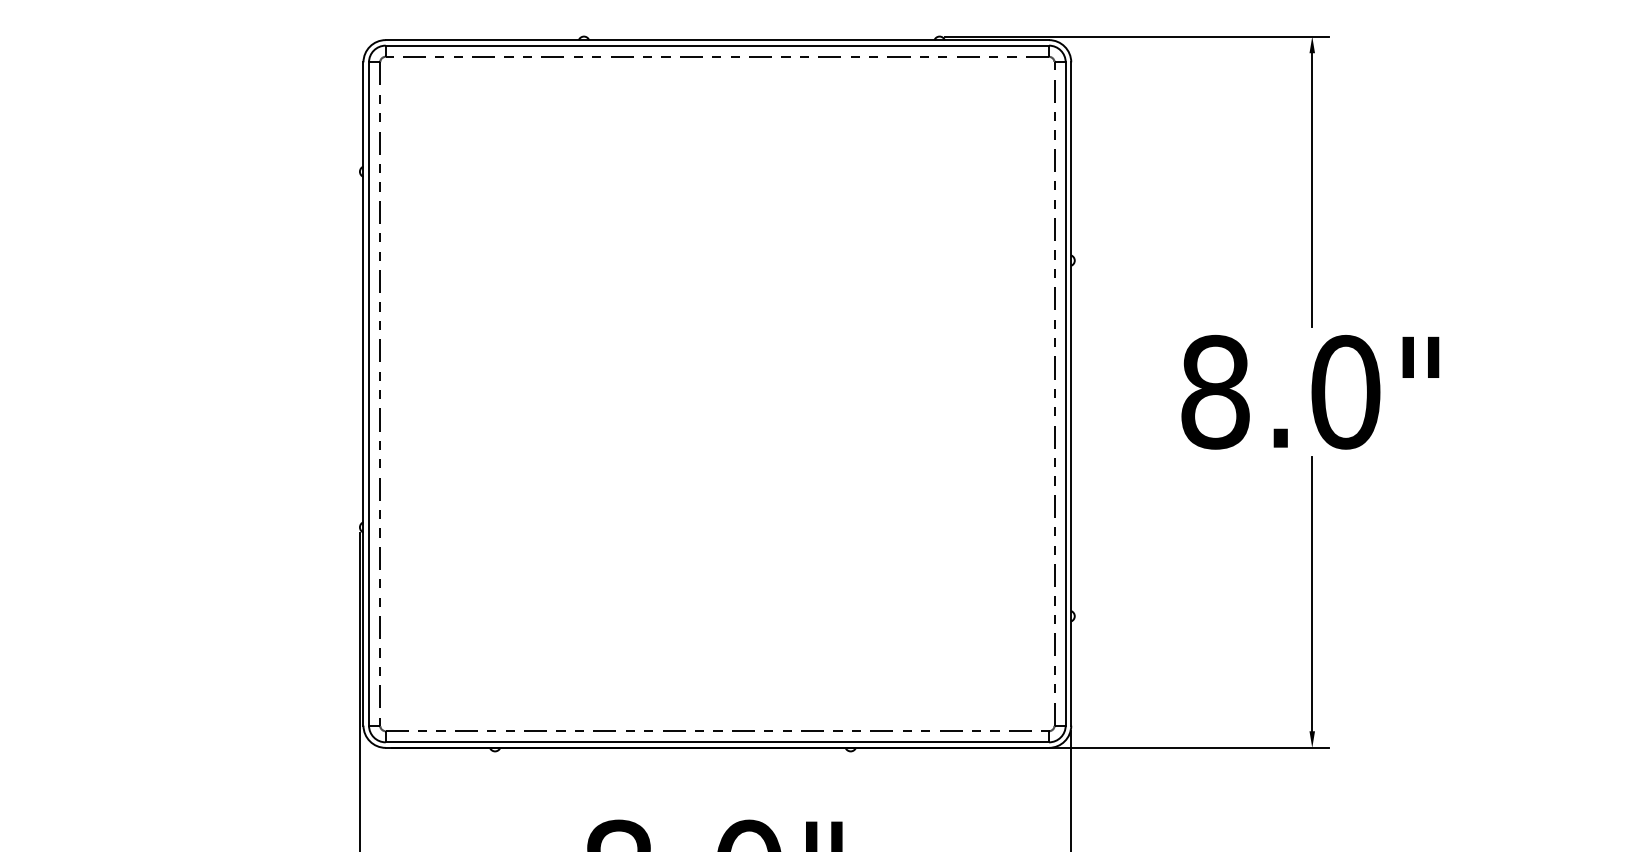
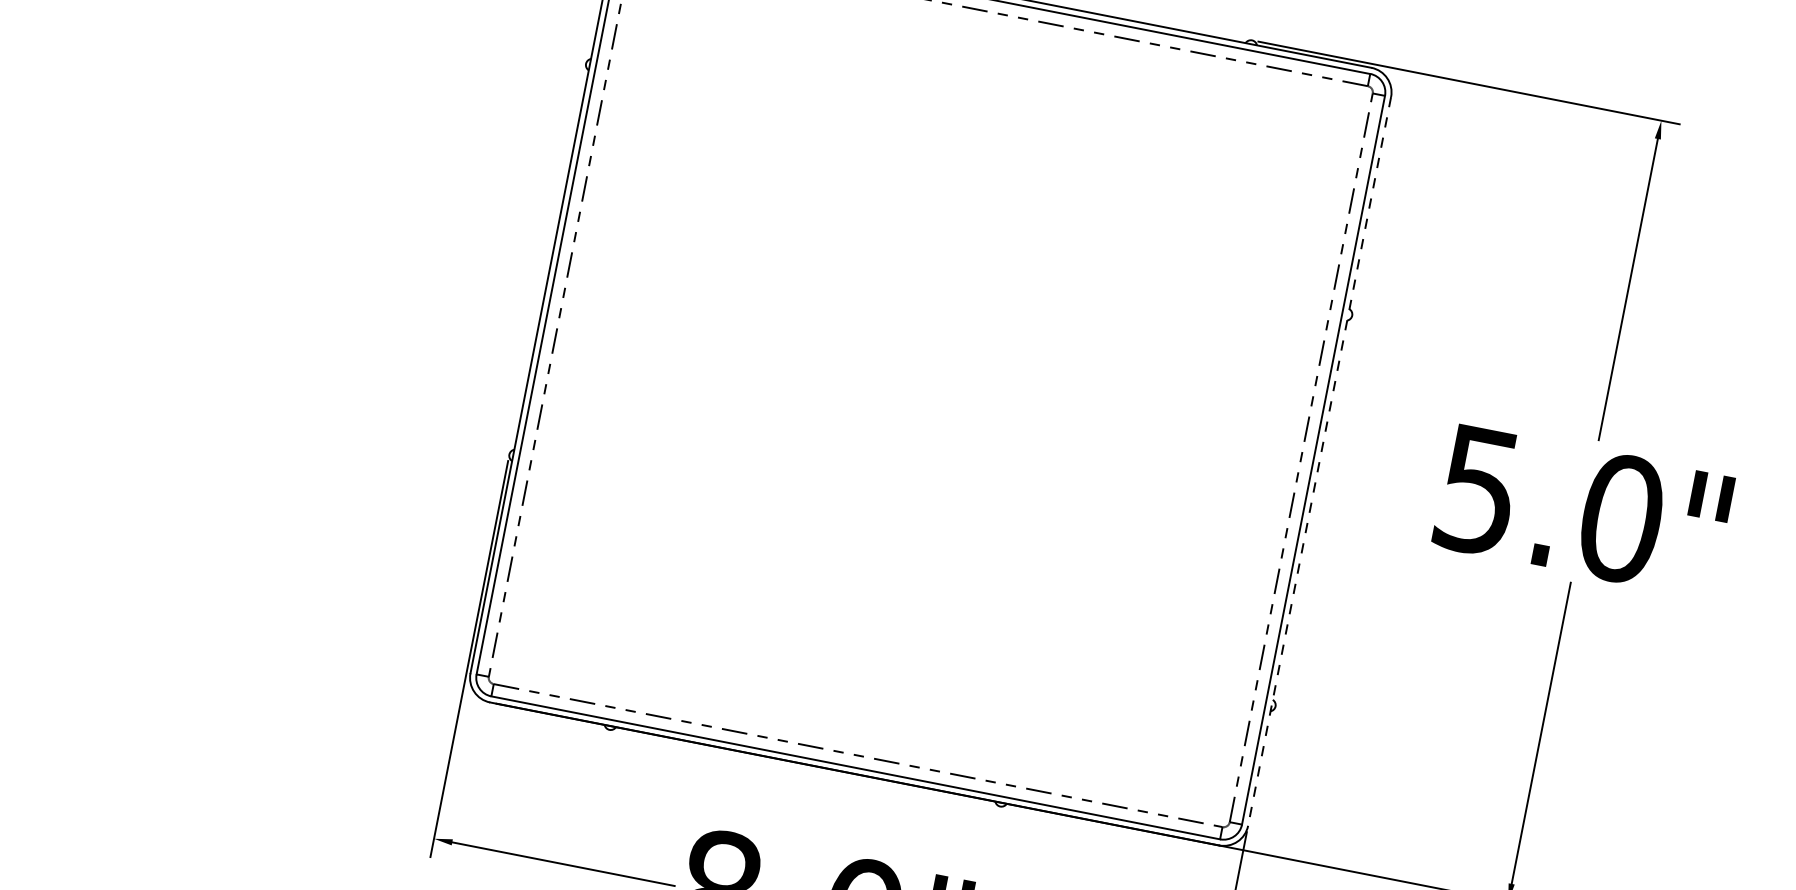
text: (1215, 391) -> (1478, 489), 8.0" -> 5.0"
line: (1071, 394) -> (1319, 462), solid -> dashed

